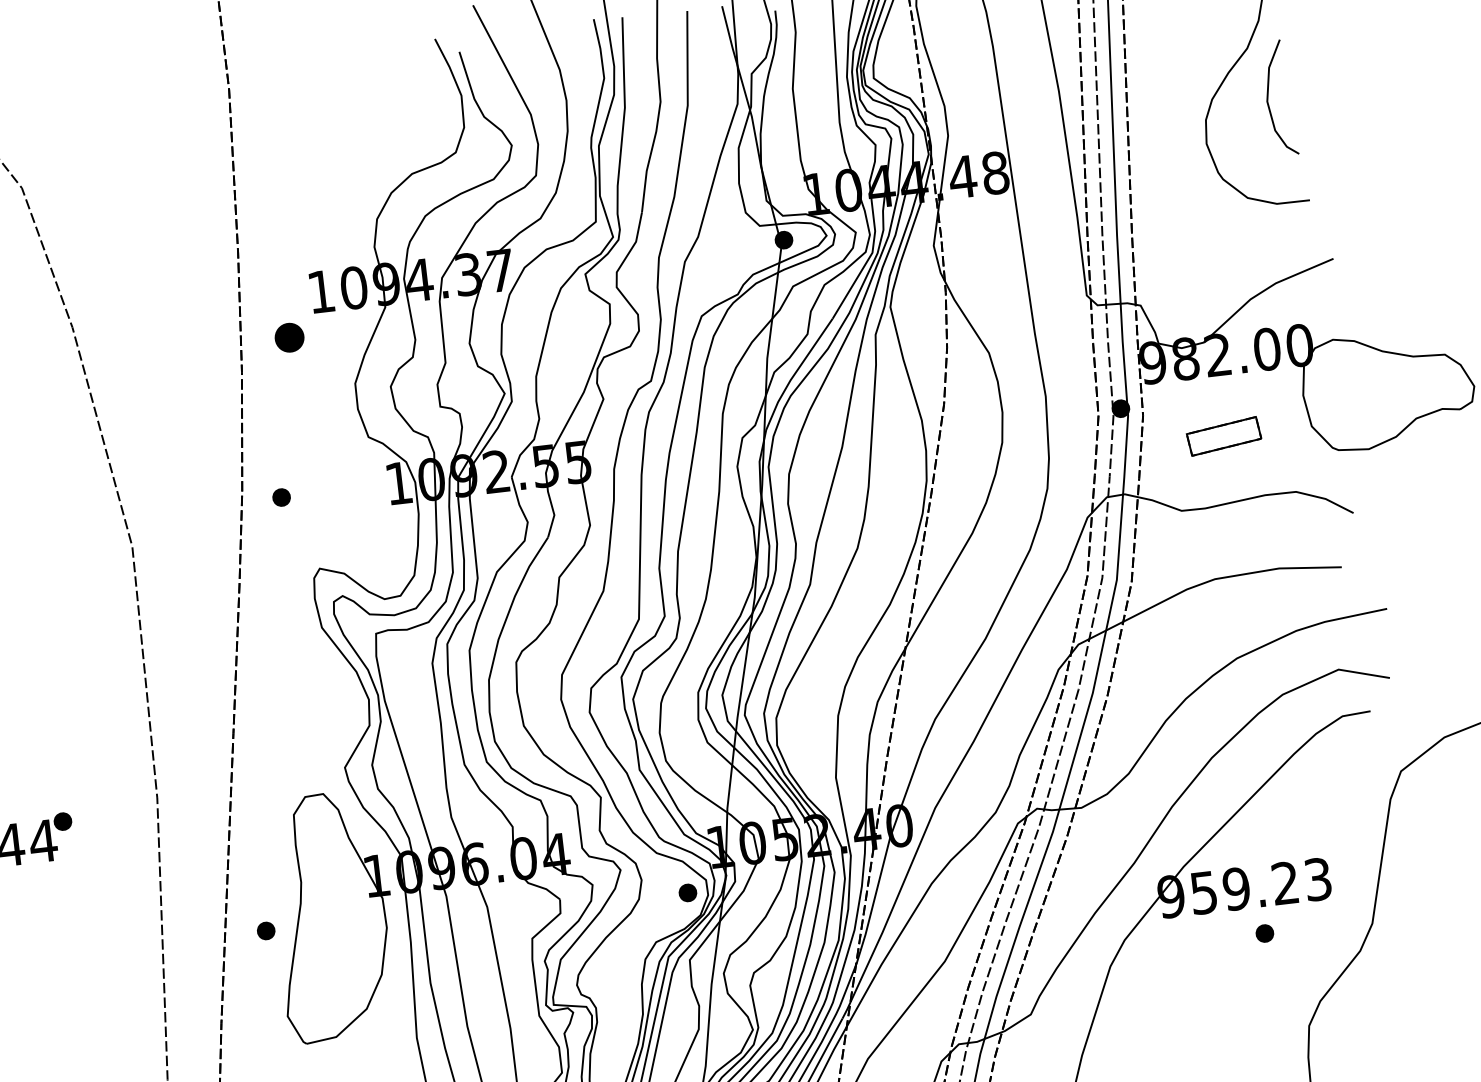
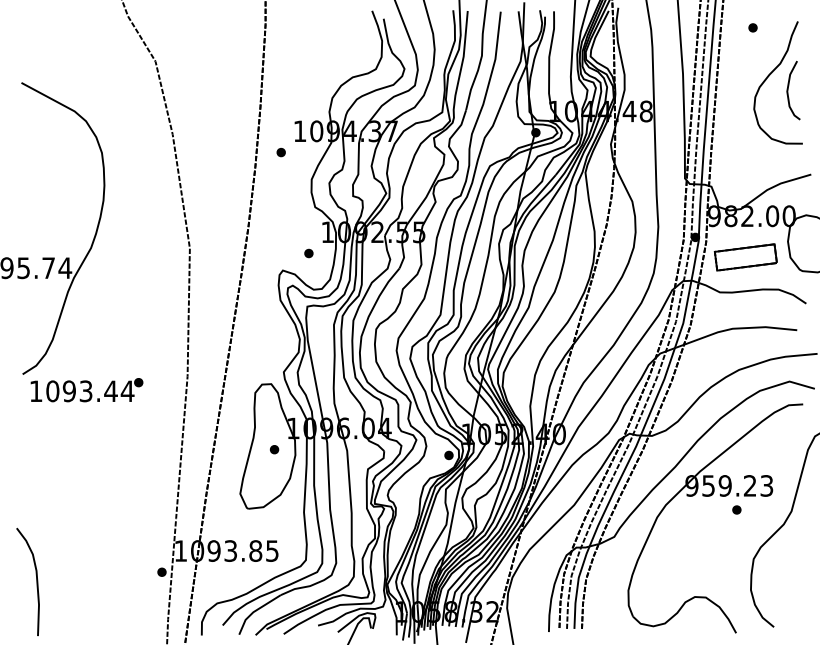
part: (287, 337) -> (280, 152), size x0.62
part: (1223, 436) -> (745, 257), size x1.67
part: (280, 497) -> (308, 253), moved
part: (266, 930) -> (274, 449), moved

